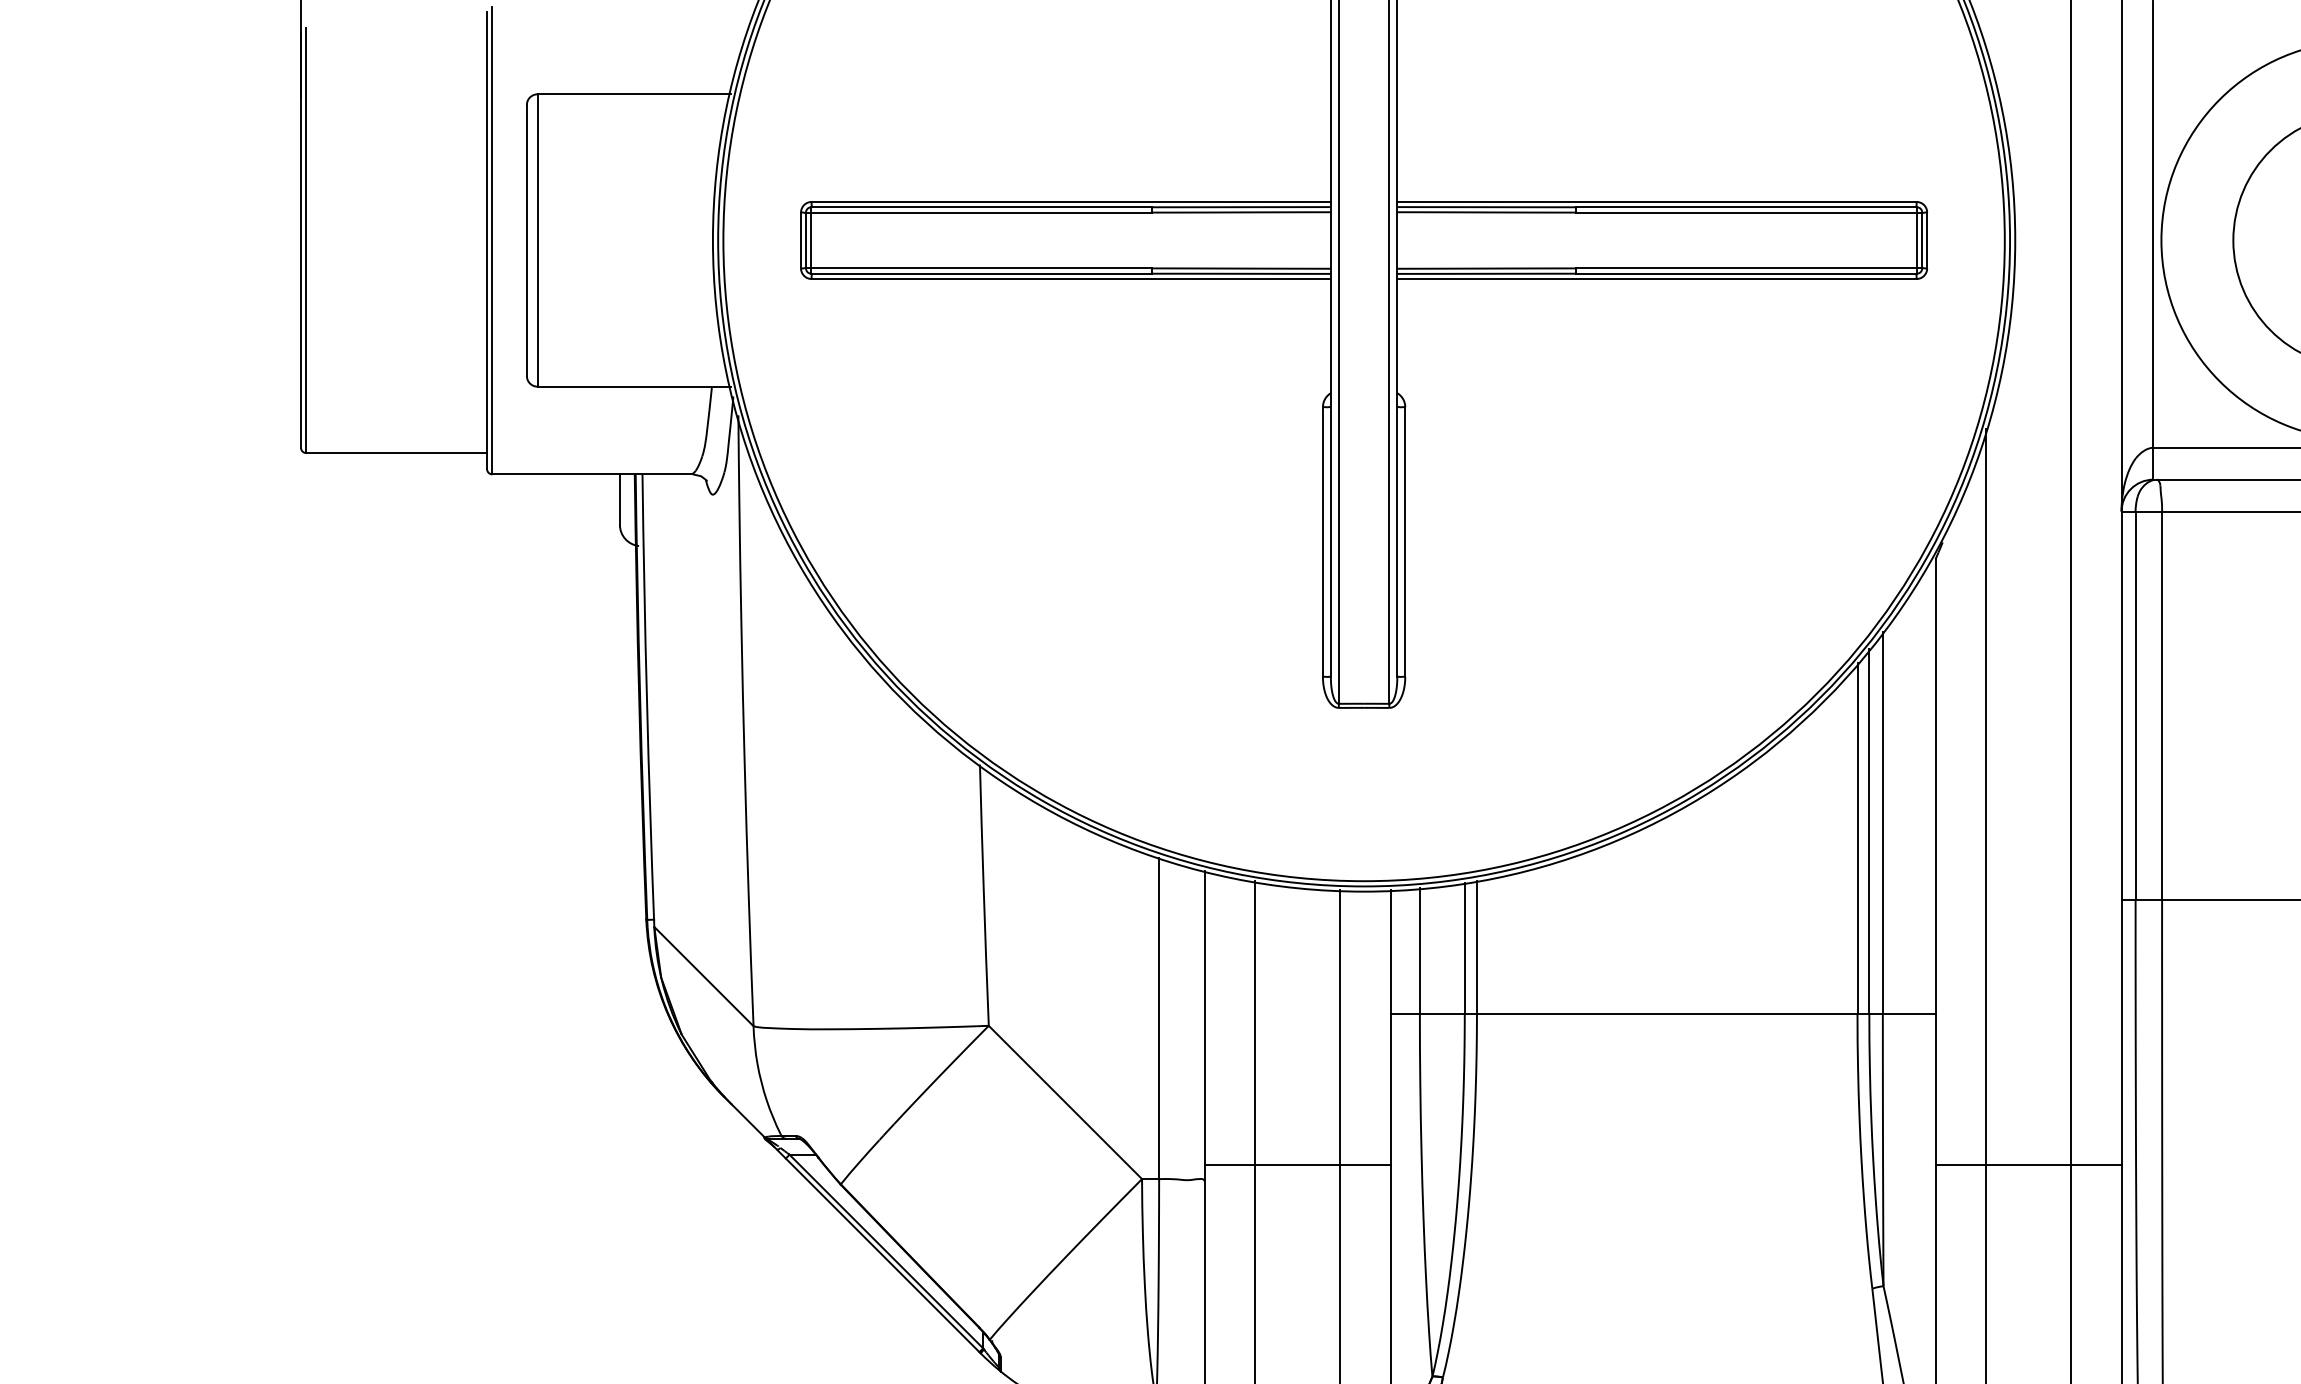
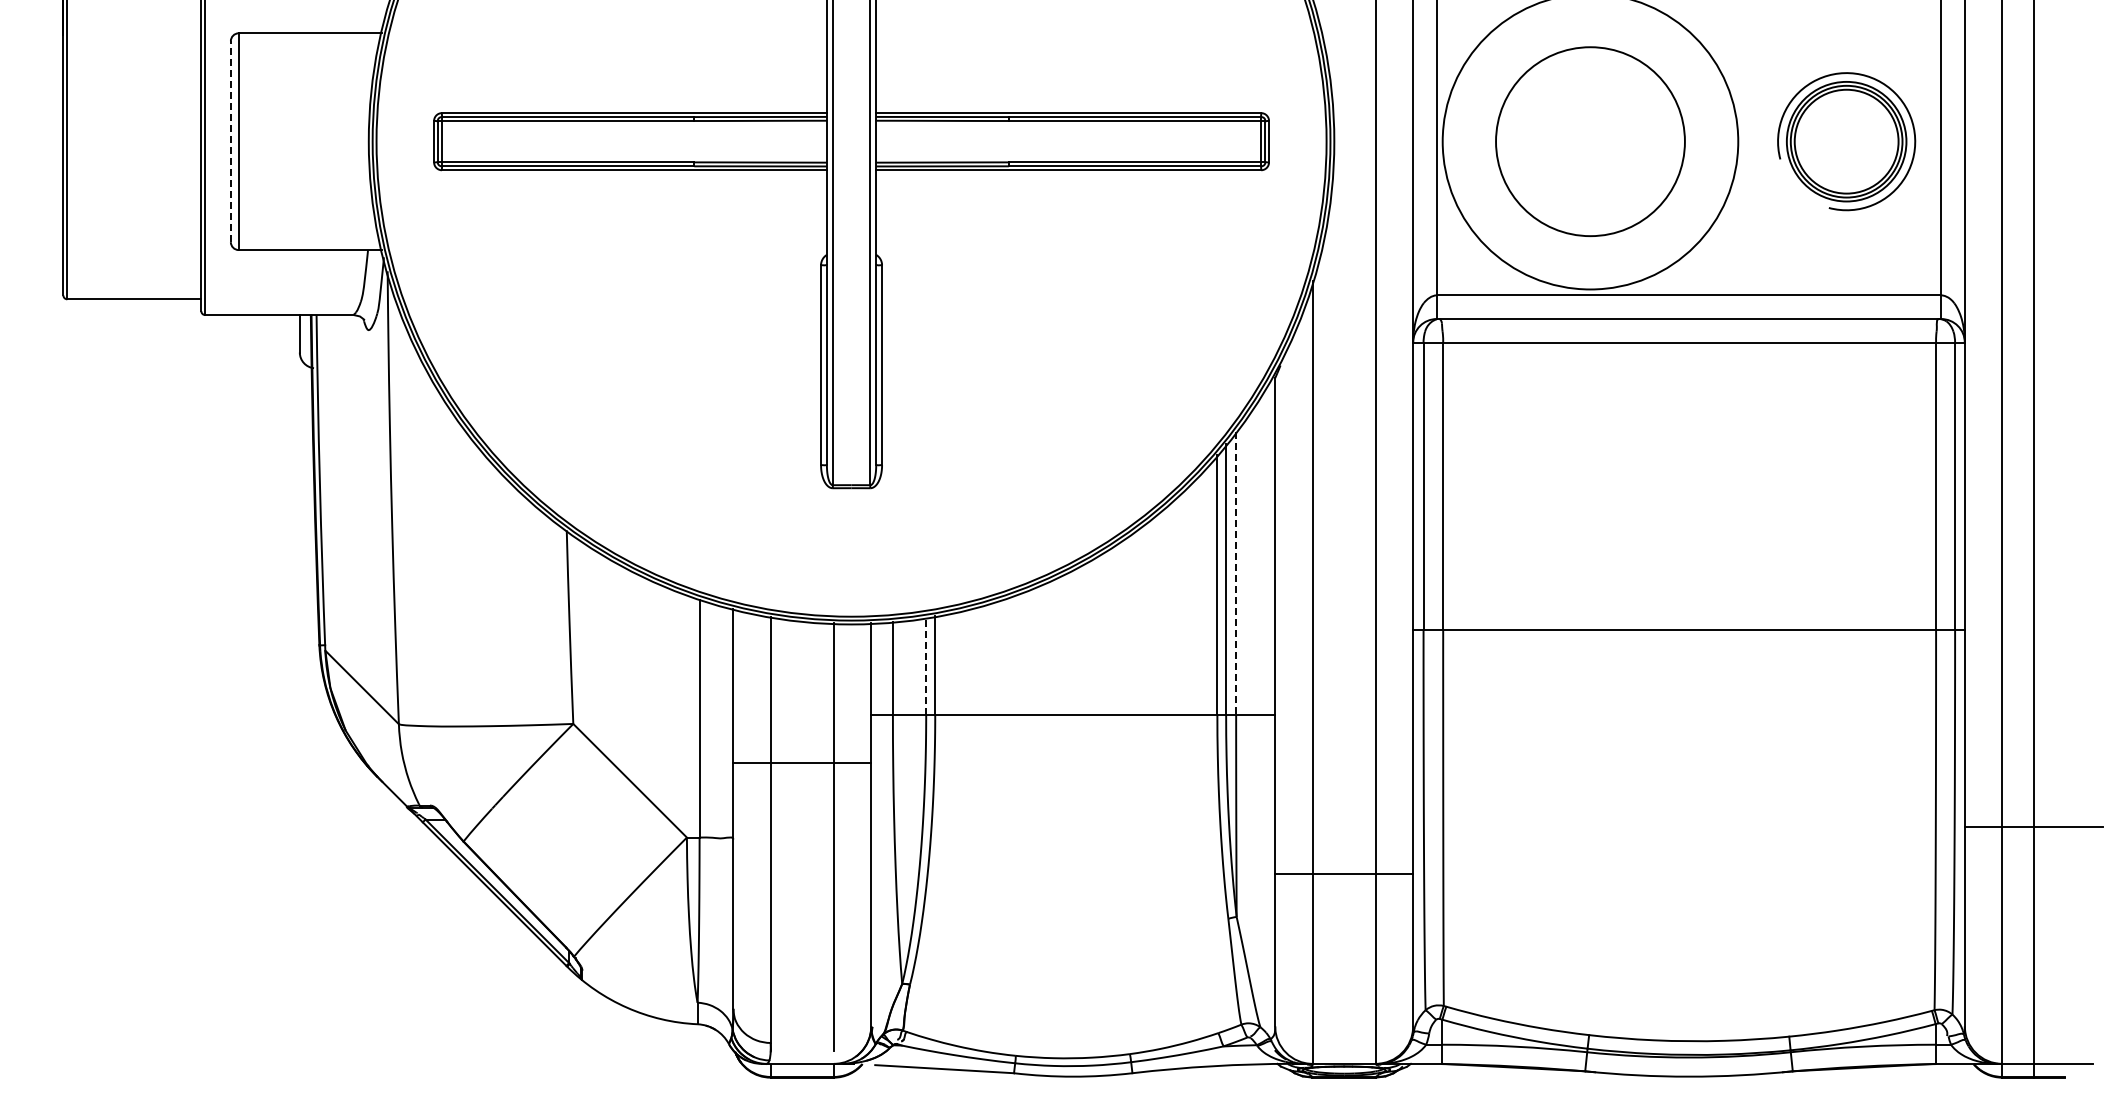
line: (526, 240) -> (230, 141), solid -> dashed
line: (1883, 824) -> (1236, 574), solid -> dashed
line: (1465, 948) -> (926, 666), solid -> dashed
line: (1297, 1165) -> (802, 763), moved
line: (2028, 1165) -> (1344, 874), moved

